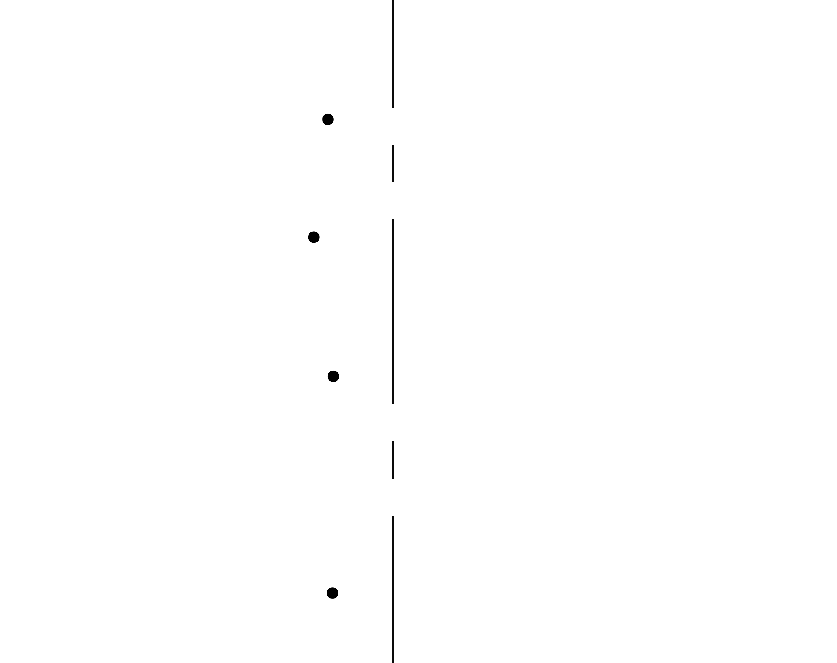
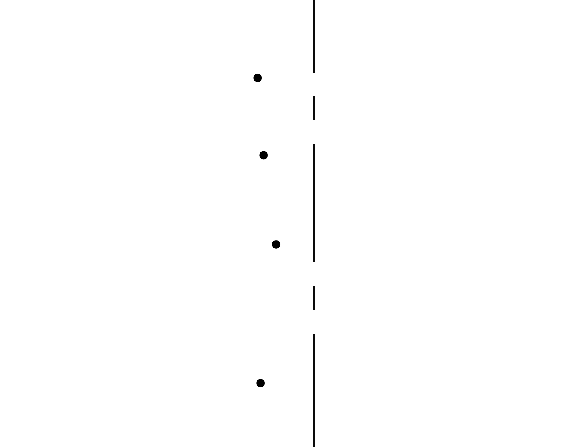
part: (327, 118) -> (257, 77), moved
part: (332, 592) -> (260, 382), moved

